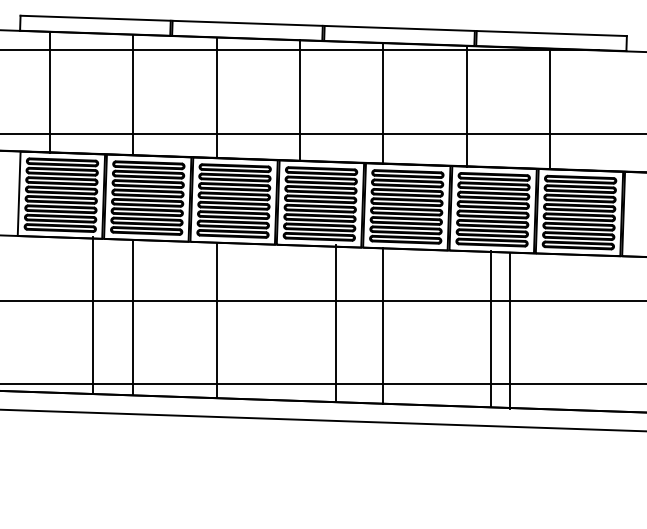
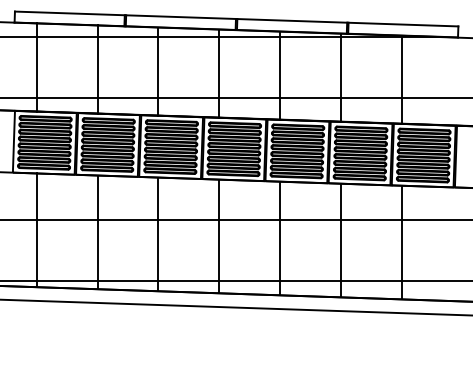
line: (93, 314) -> (36, 230), moved
line: (336, 322) -> (219, 235), moved
line: (490, 328) -> (341, 240), moved
line: (510, 331) -> (402, 242), moved

